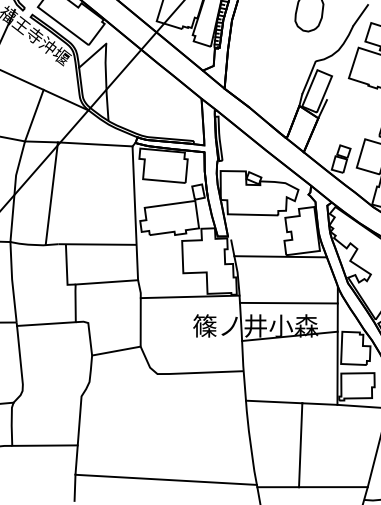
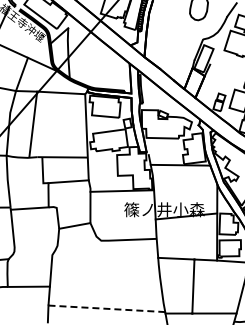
line: (288, 302) -> (185, 194), removed
line: (167, 479) -> (107, 308), solid -> dashed

